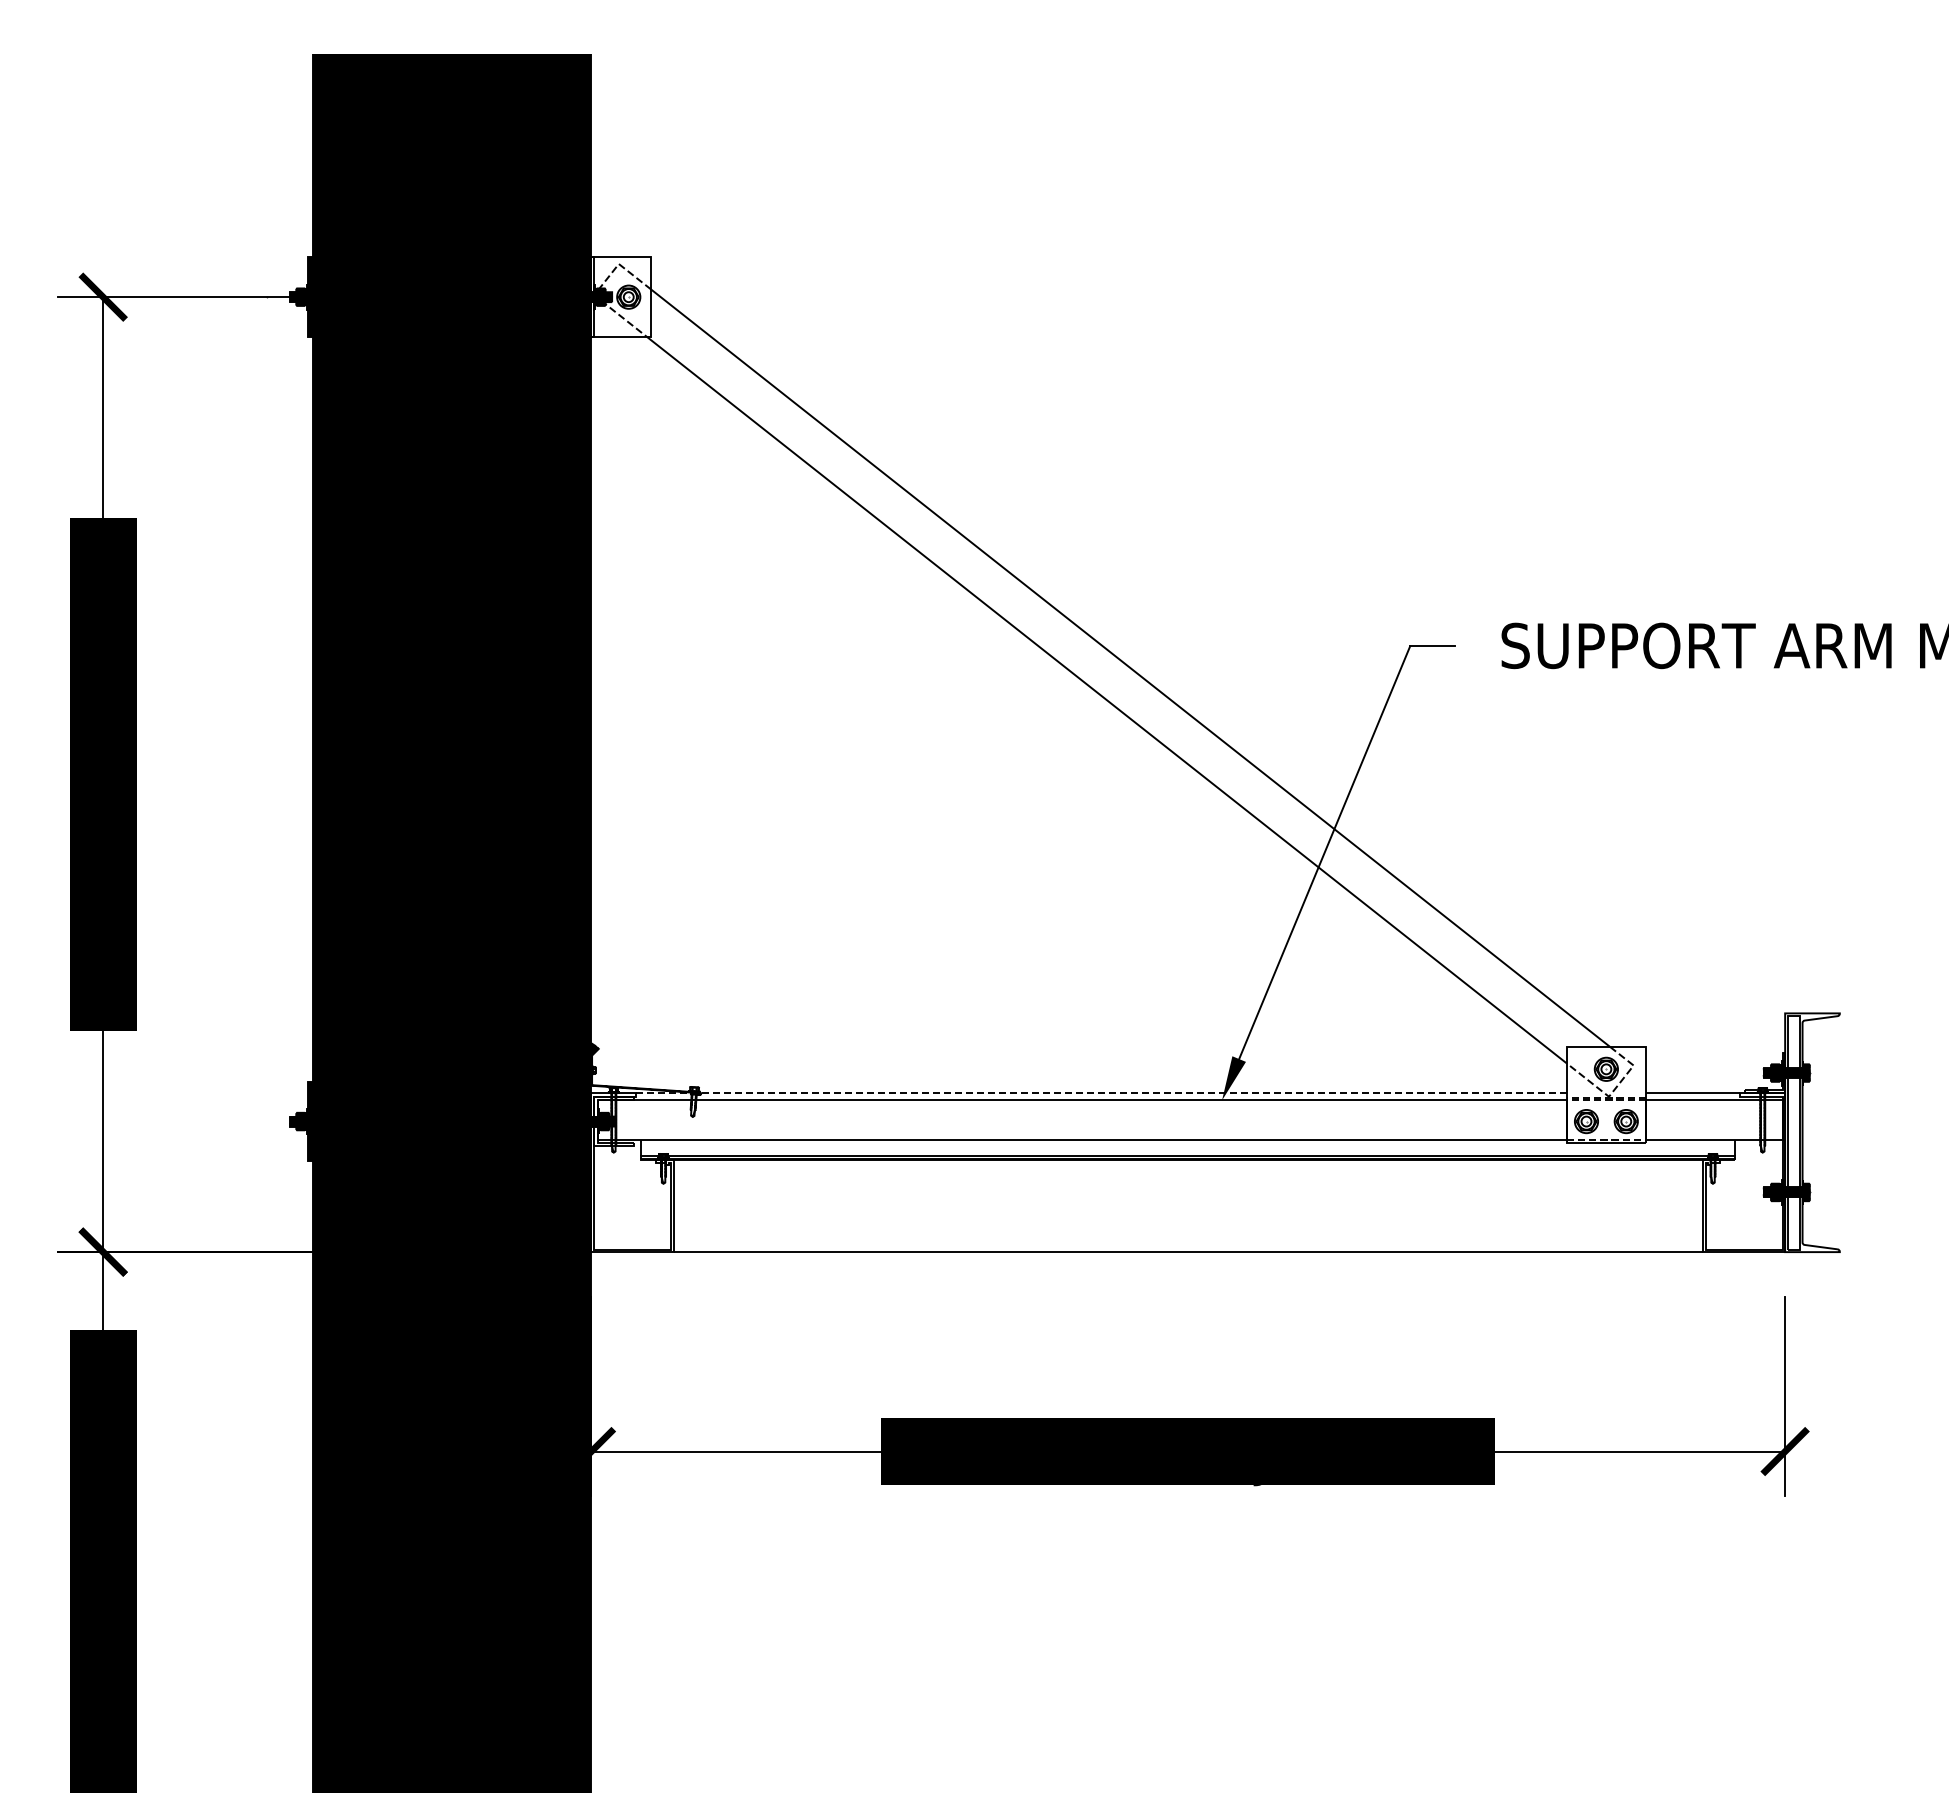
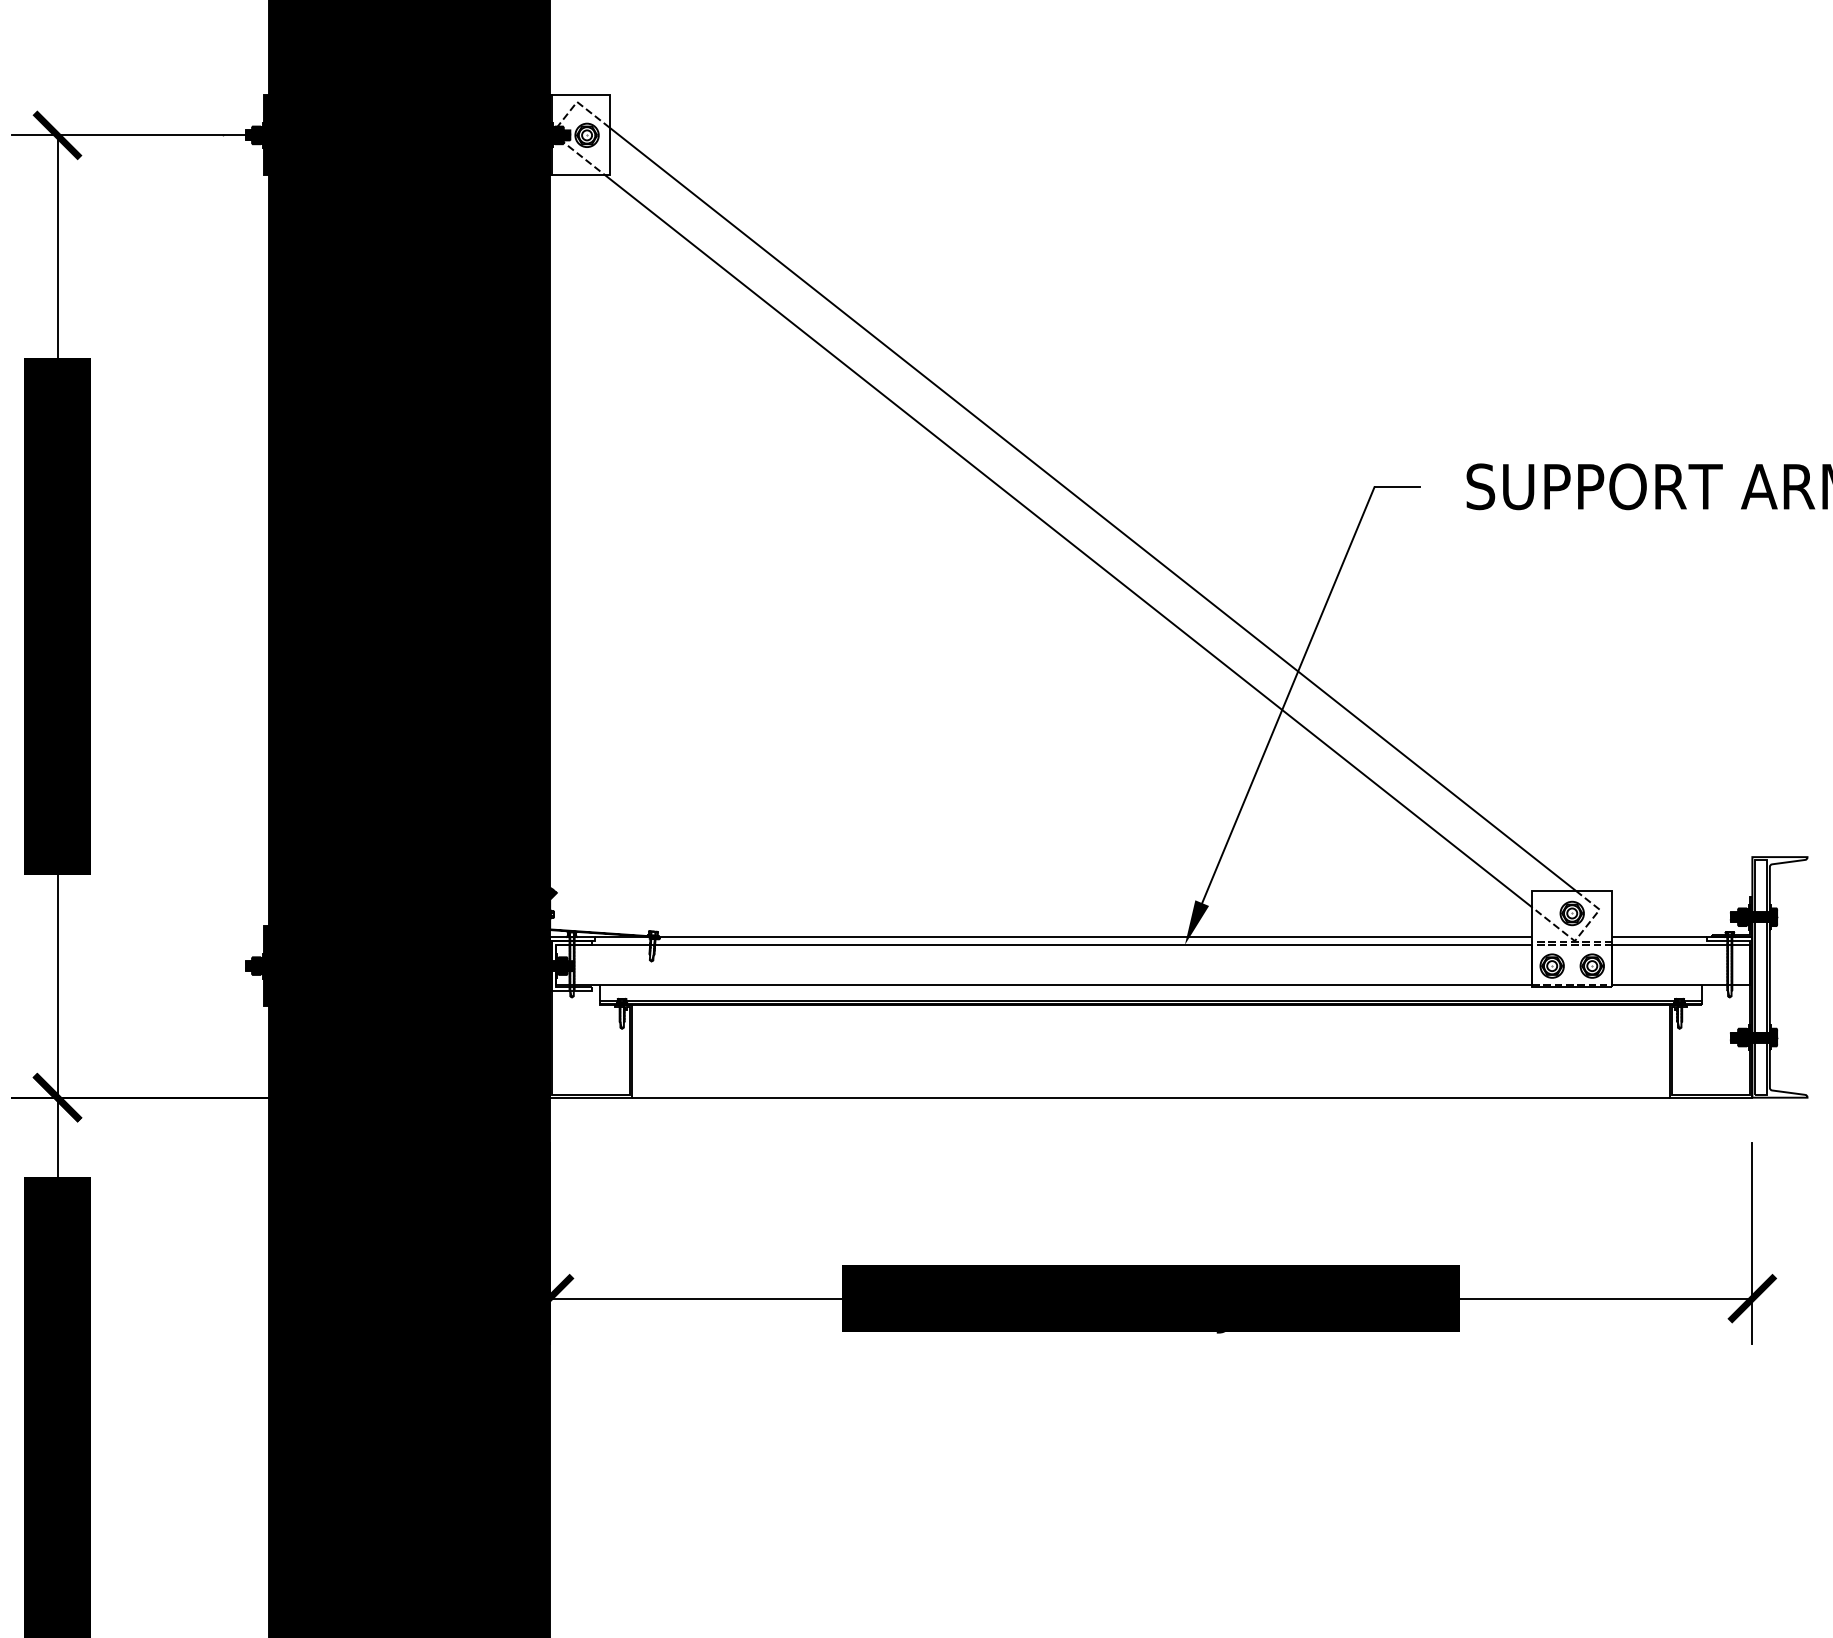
line: (1100, 1092) -> (1062, 936), dashed -> solid

